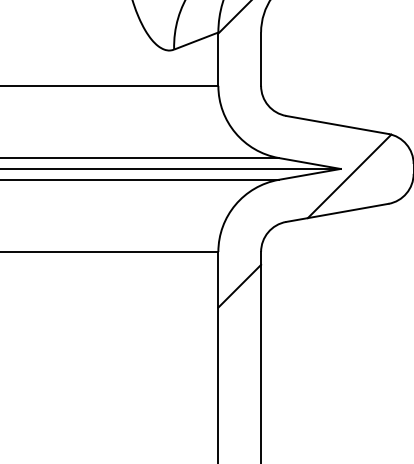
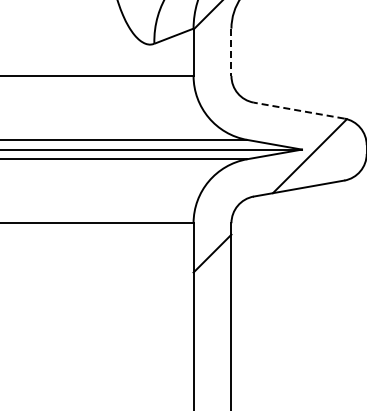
line: (261, 59) -> (231, 52), solid -> dashed
line: (337, 124) -> (299, 110), solid -> dashed

